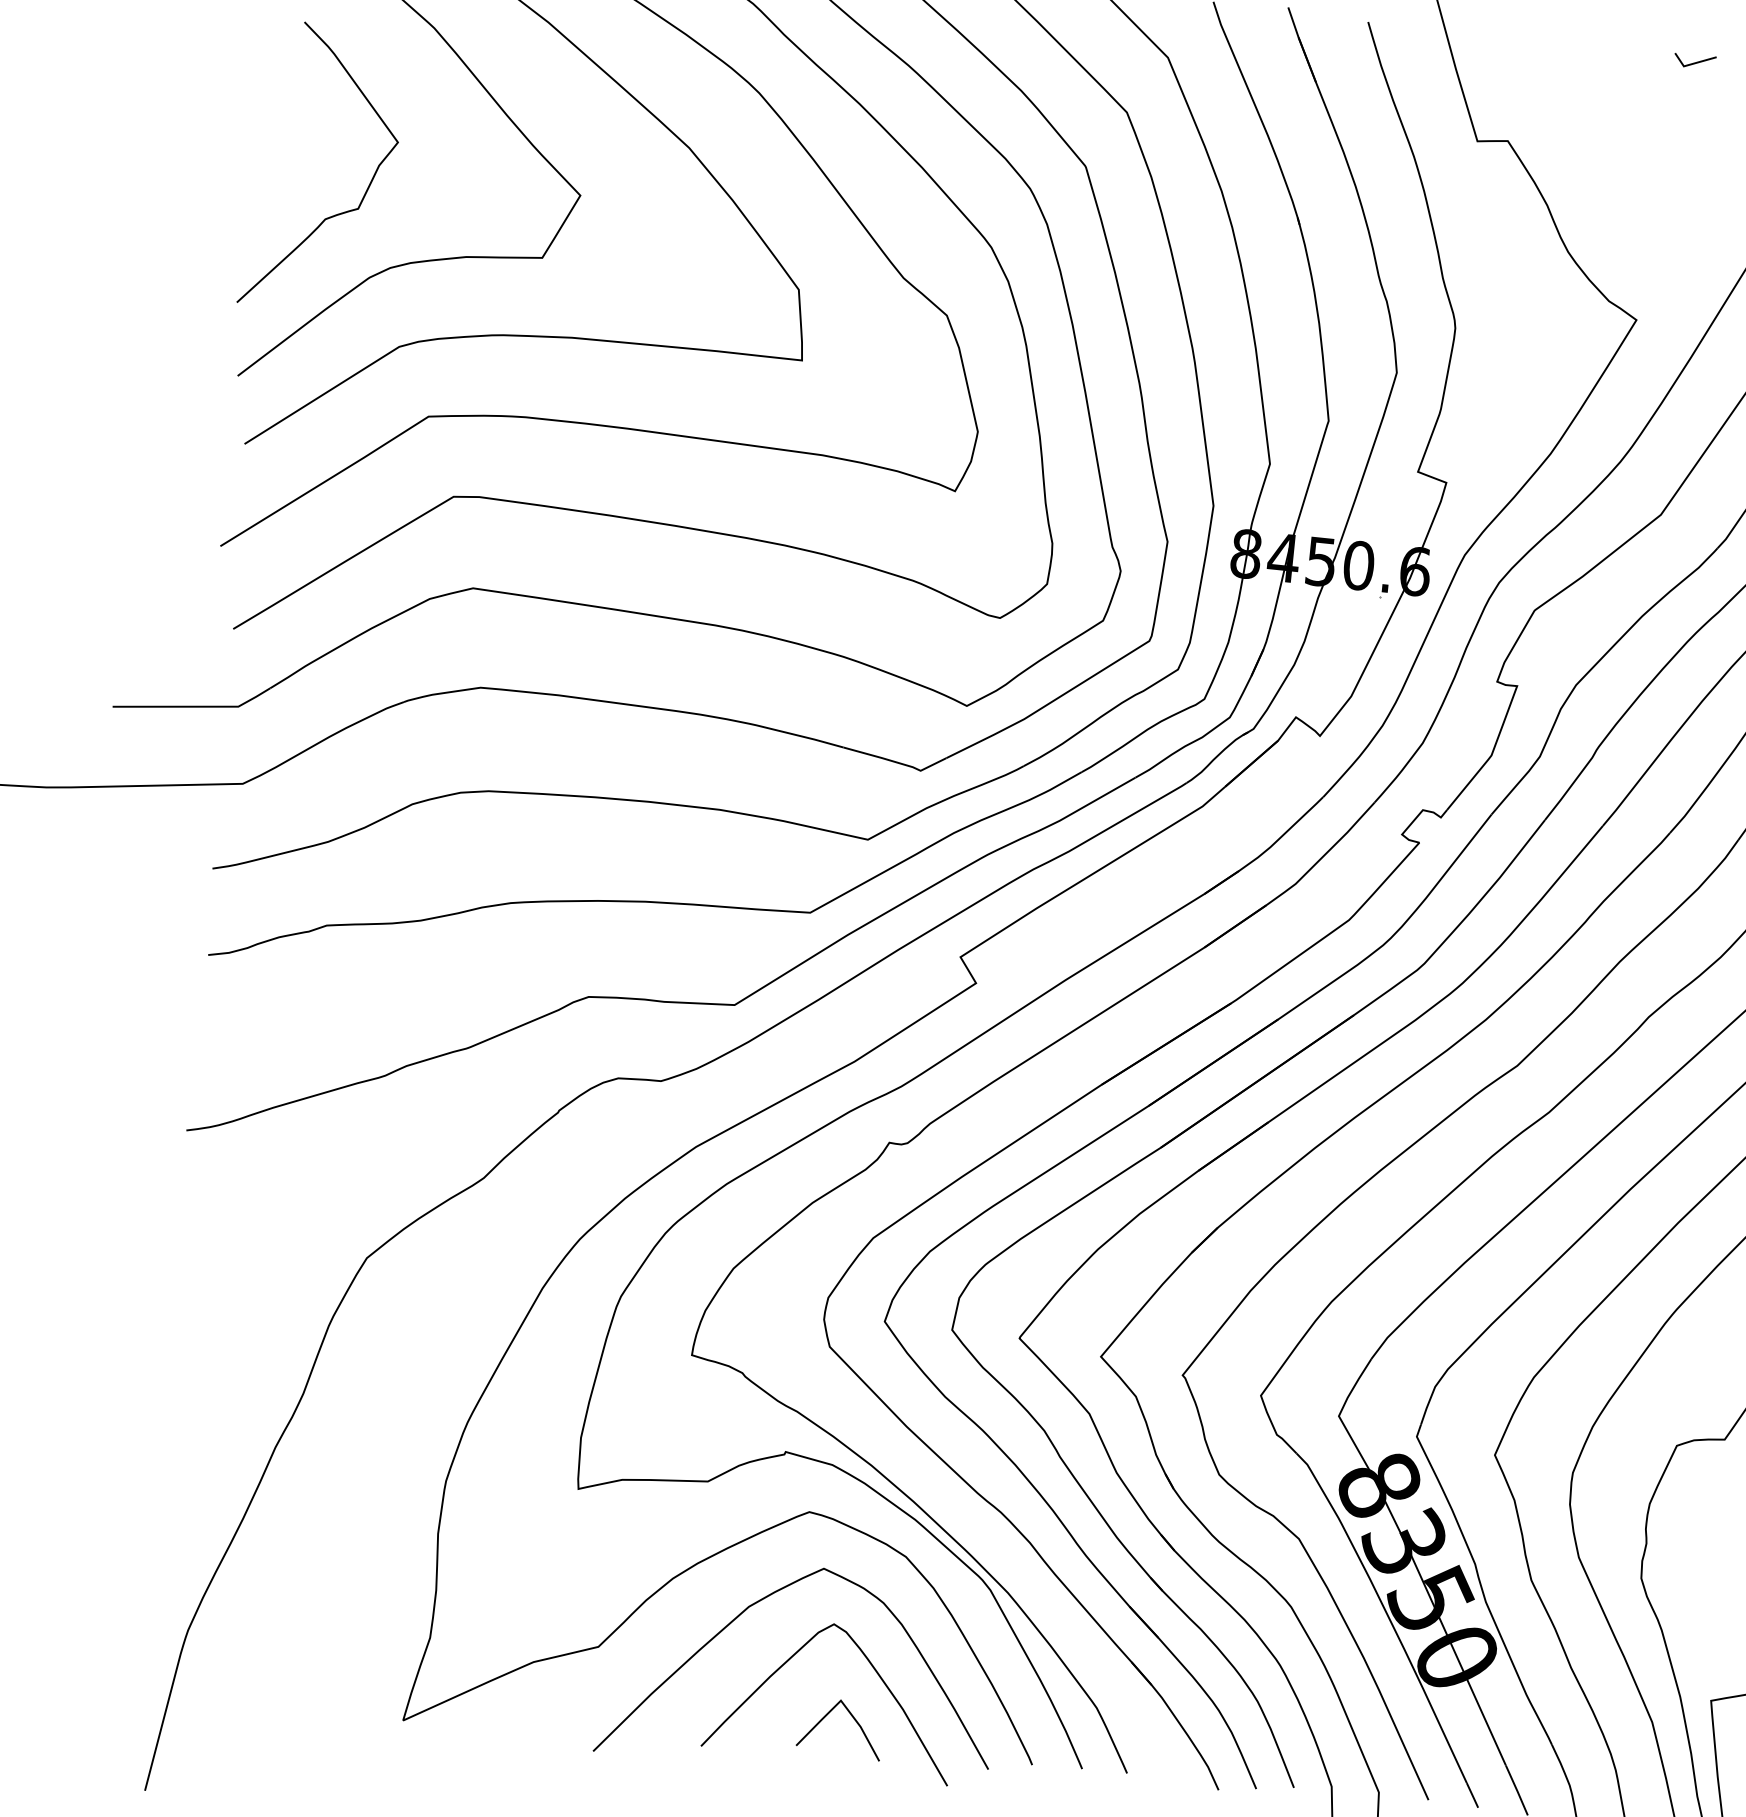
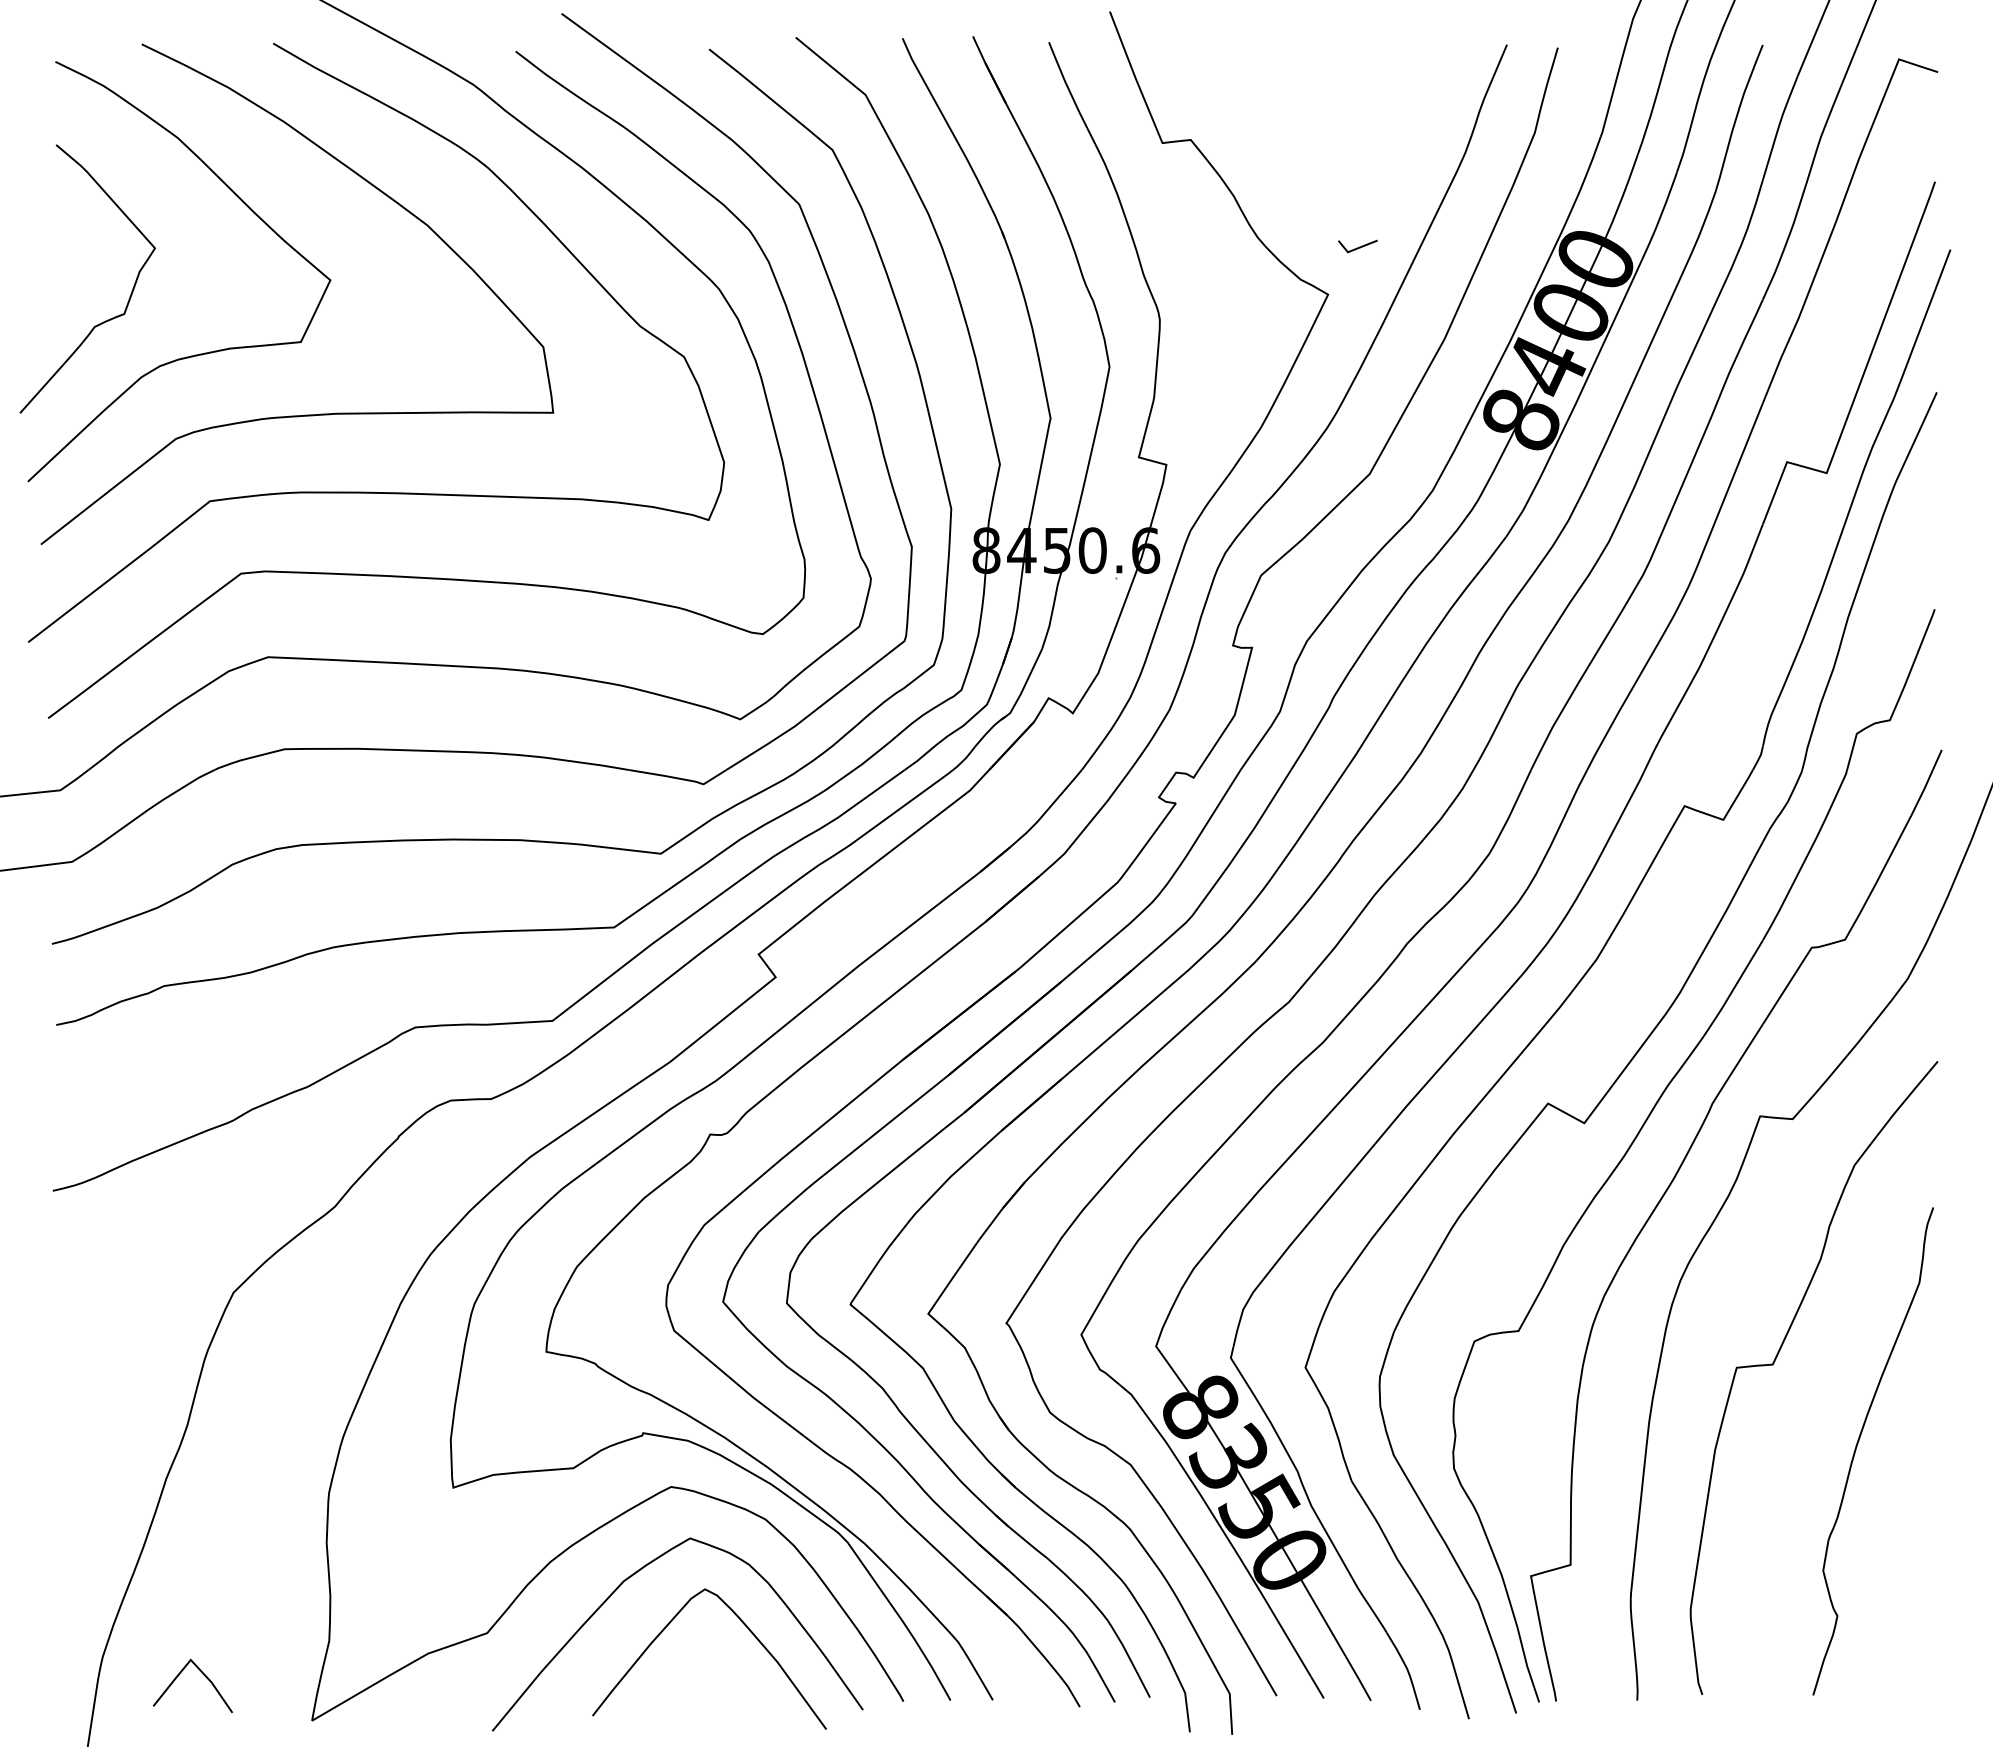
line: (1694, 62) -> (1357, 247), moved
curve: (851, 1717) -> (202, 1674), moved

